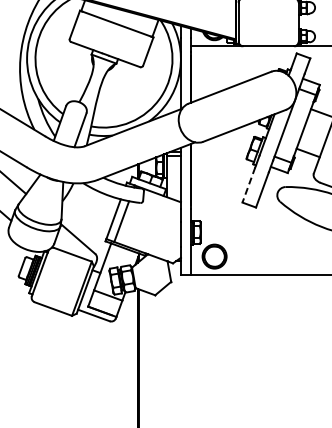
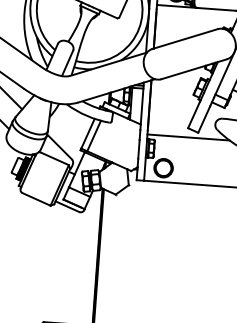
line: (248, 184) -> (193, 114), dashed -> solid
line: (243, 214) -> (188, 137), added

